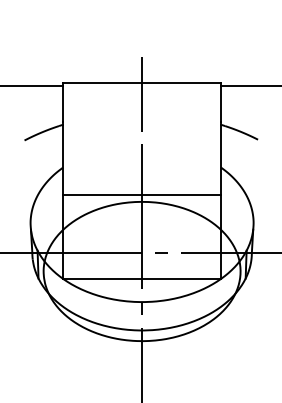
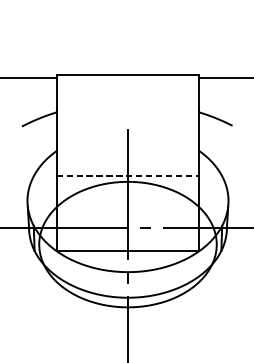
line: (142, 93) -> (128, 84), removed
line: (142, 195) -> (128, 176), solid -> dashed

